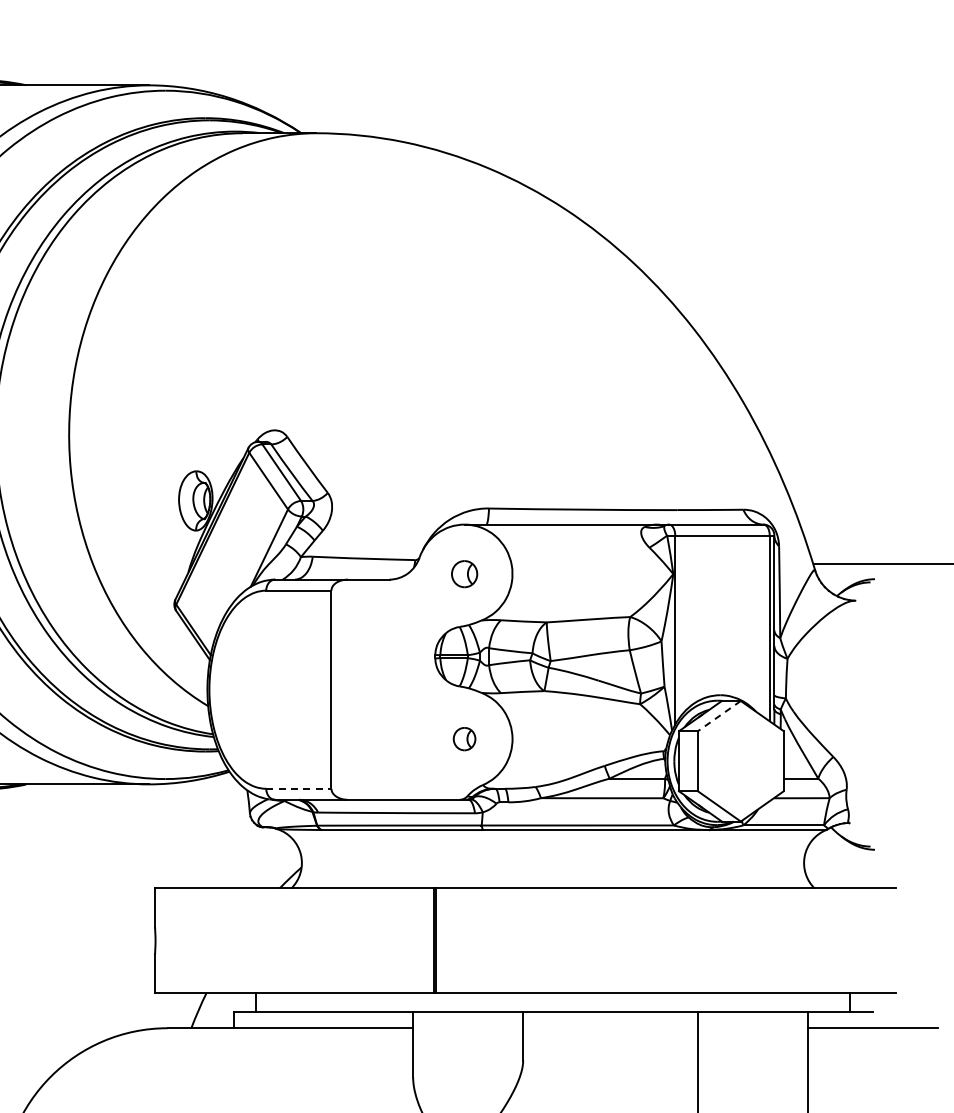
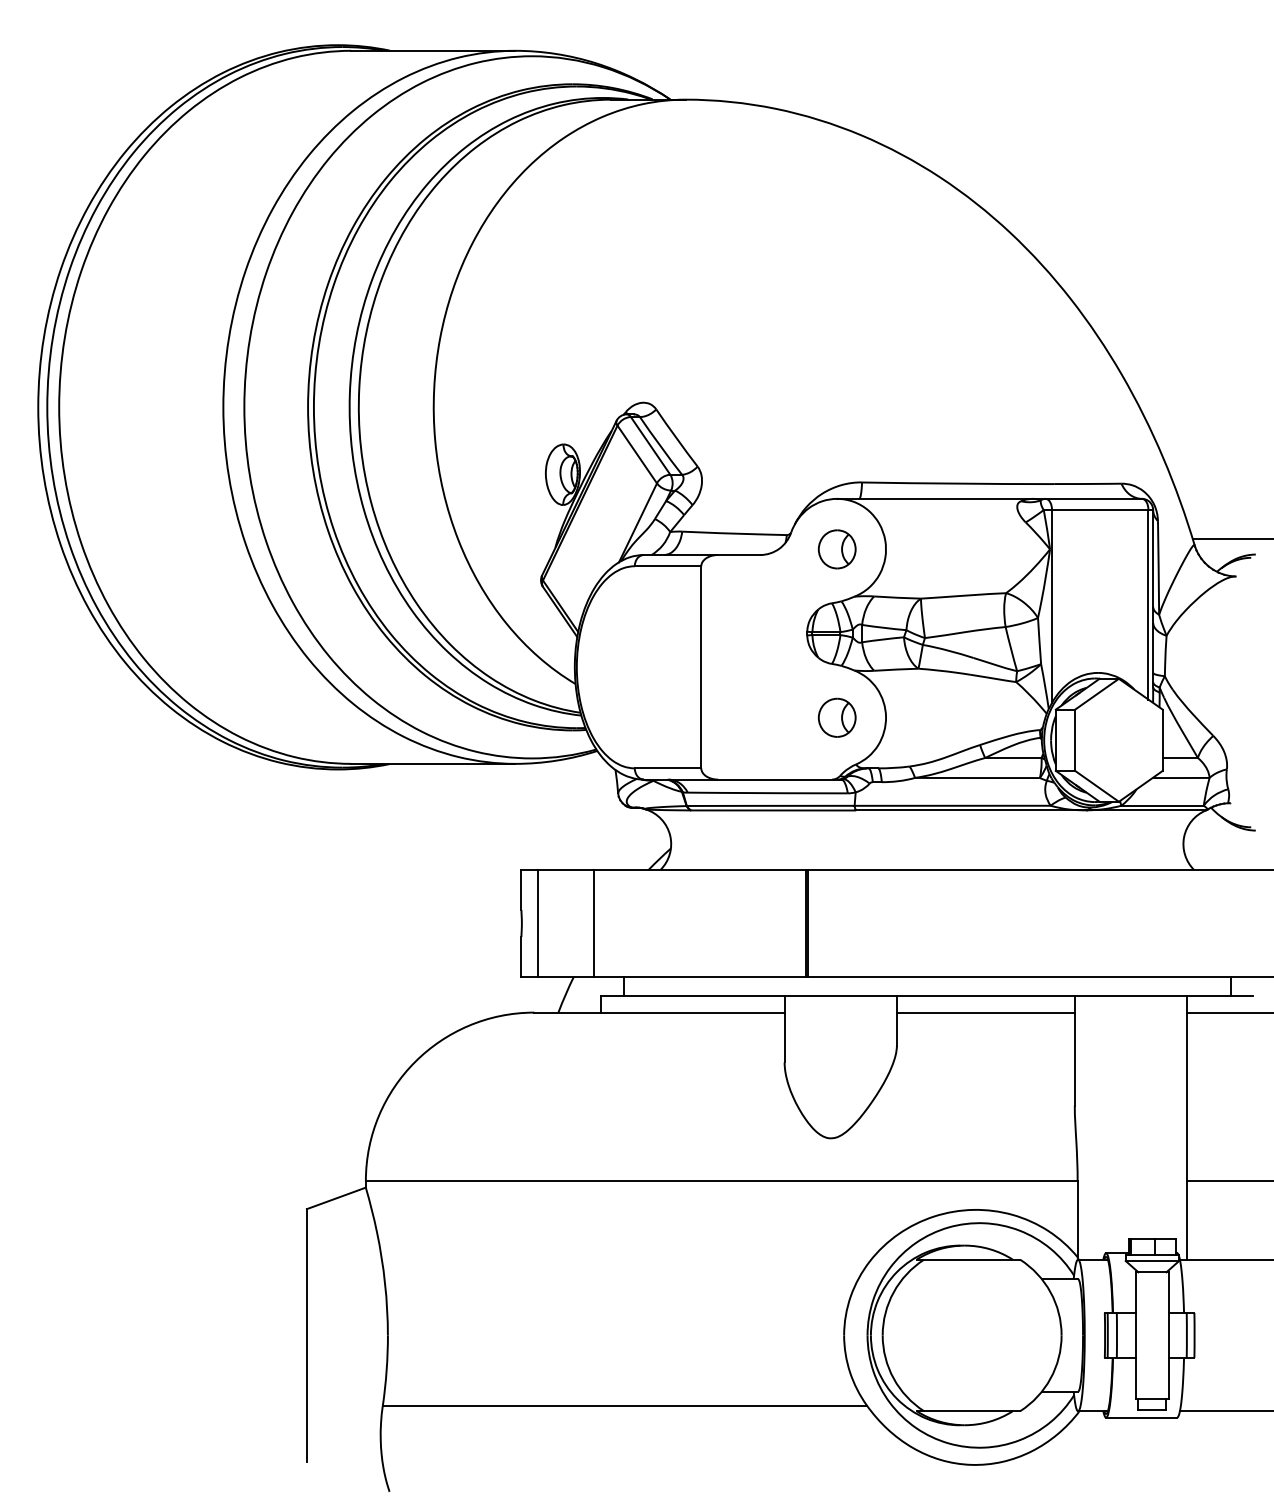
part: (463, 574) -> (836, 549), size x1.43
line: (719, 716) -> (1097, 694), dashed -> solid
part: (463, 738) -> (836, 717), size x1.67
line: (299, 788) -> (668, 768), dashed -> solid
line: (171, 940) -> (538, 923), added
line: (226, 940) -> (594, 923), added
line: (610, 1028) -> (985, 1012), added

